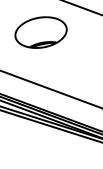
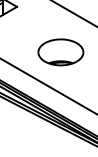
part: (40, 32) -> (60, 52), moved

